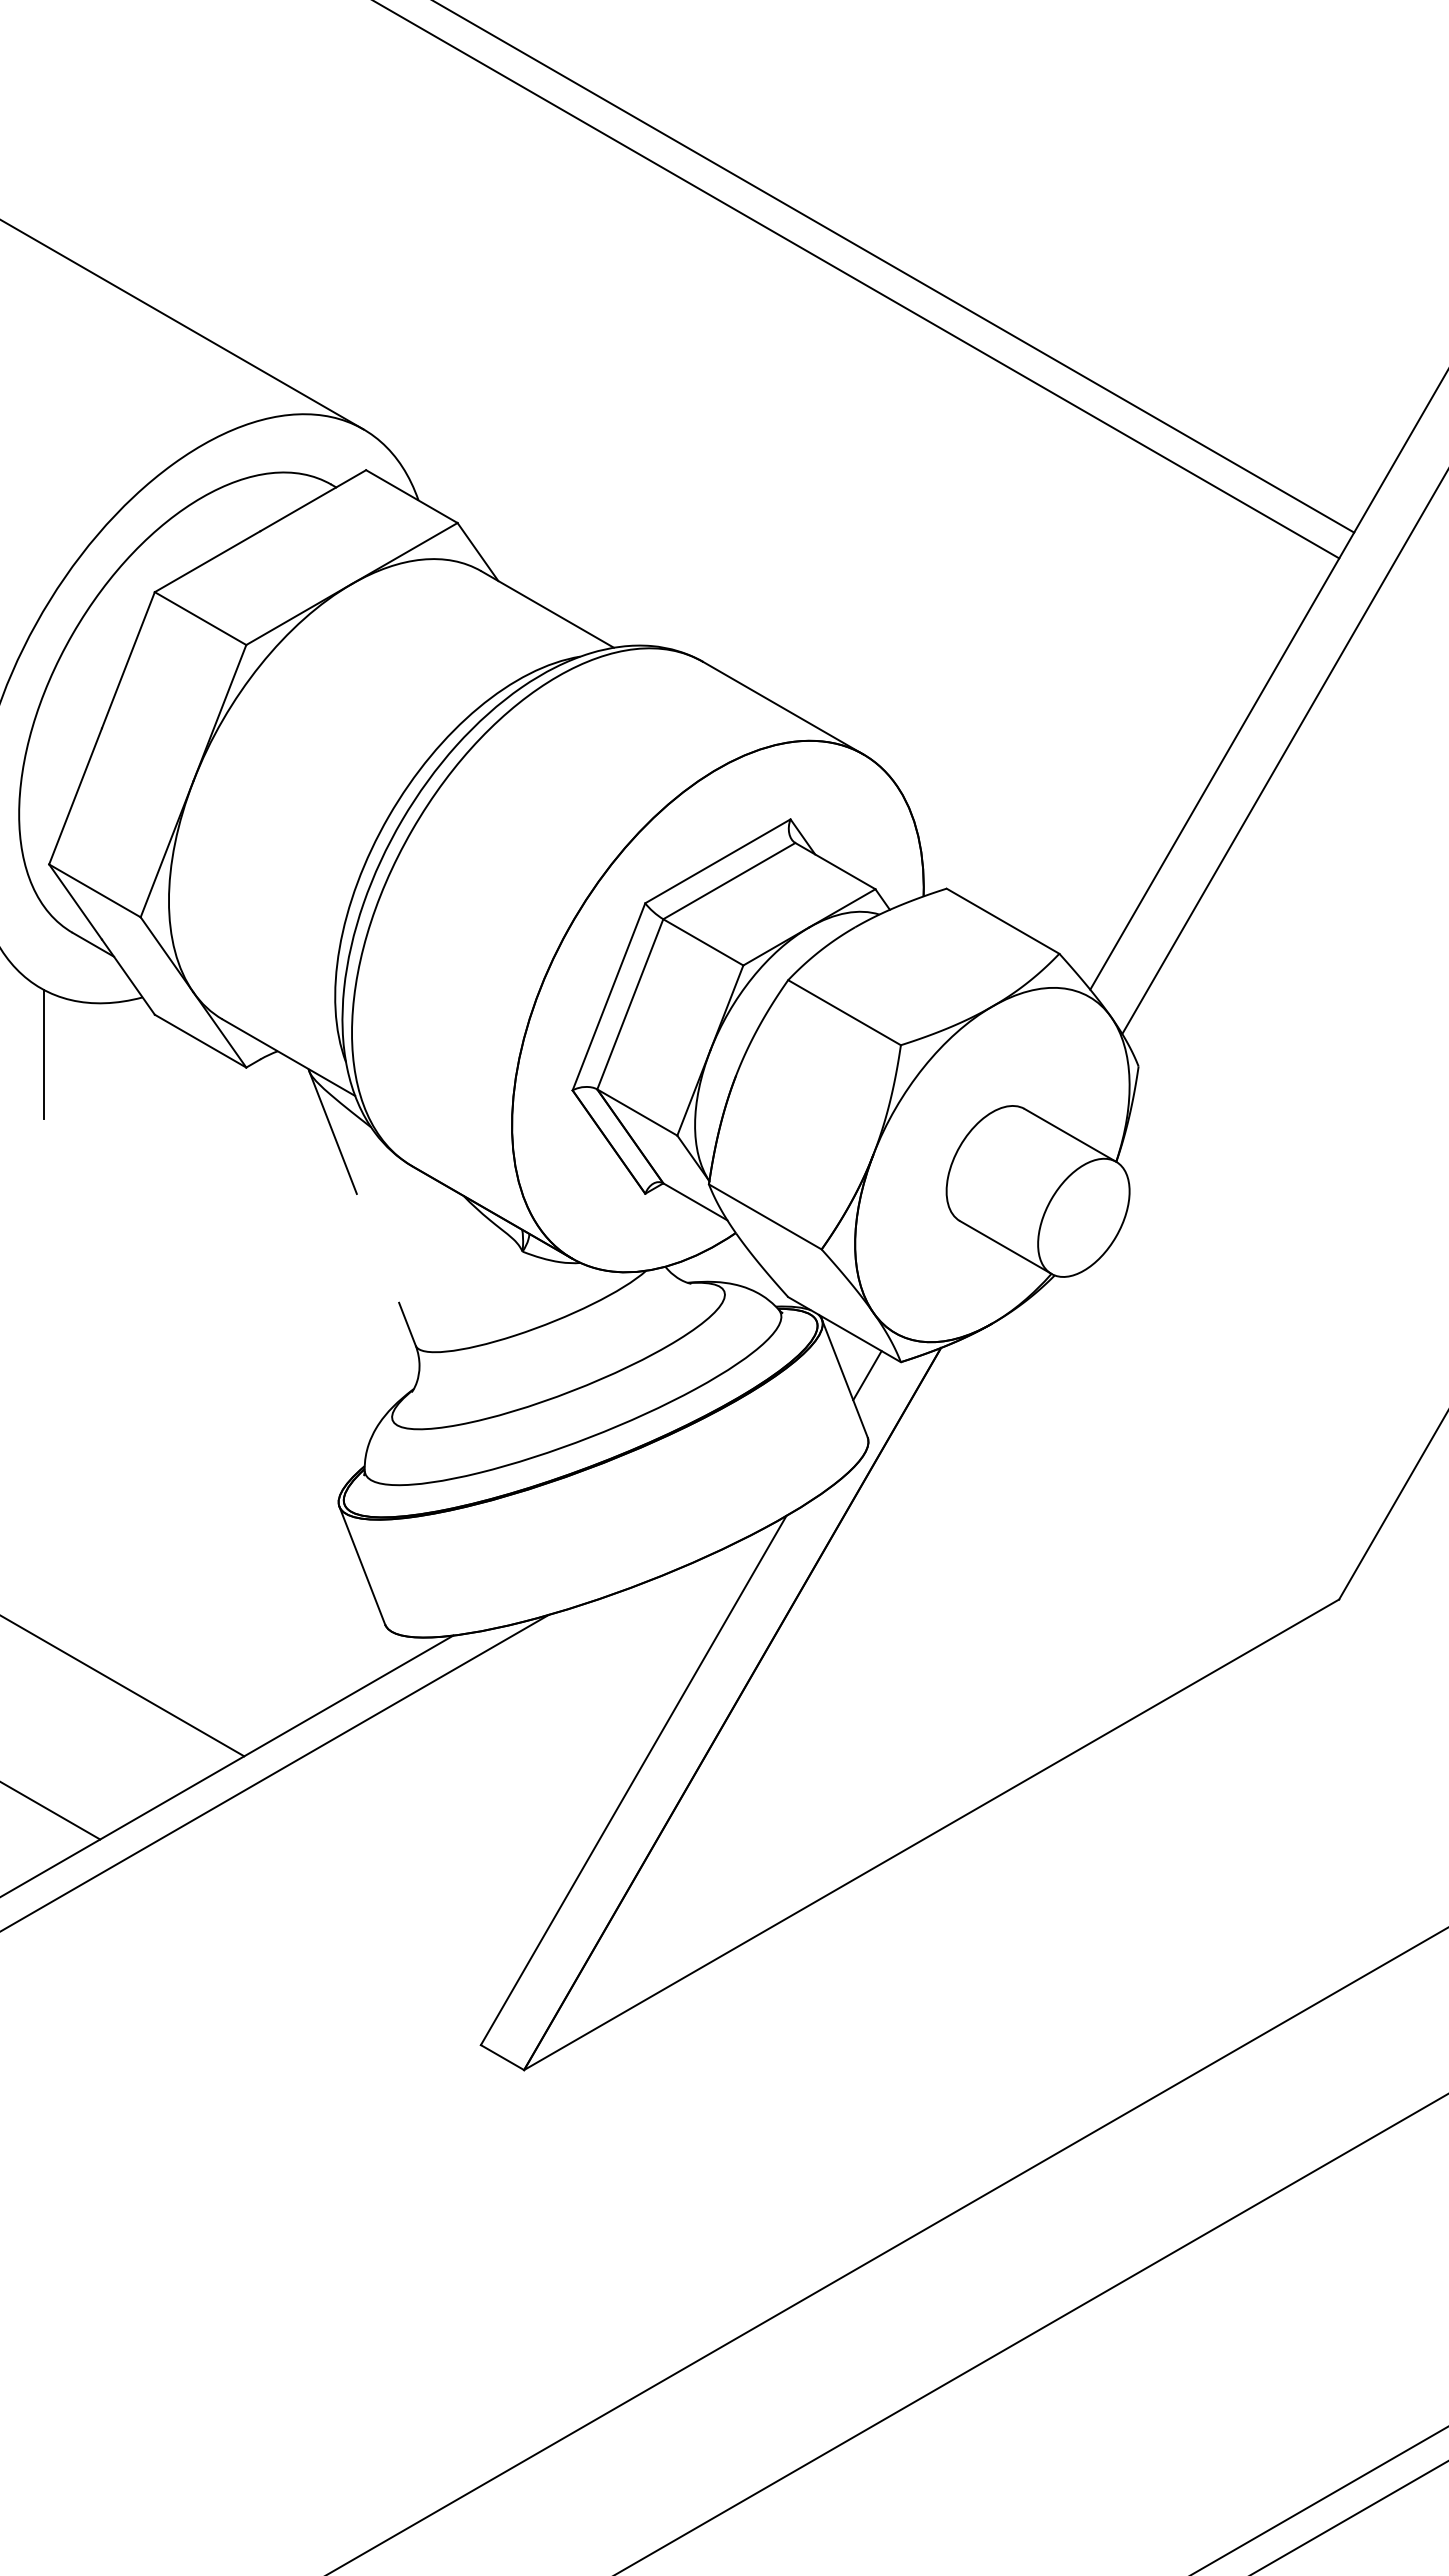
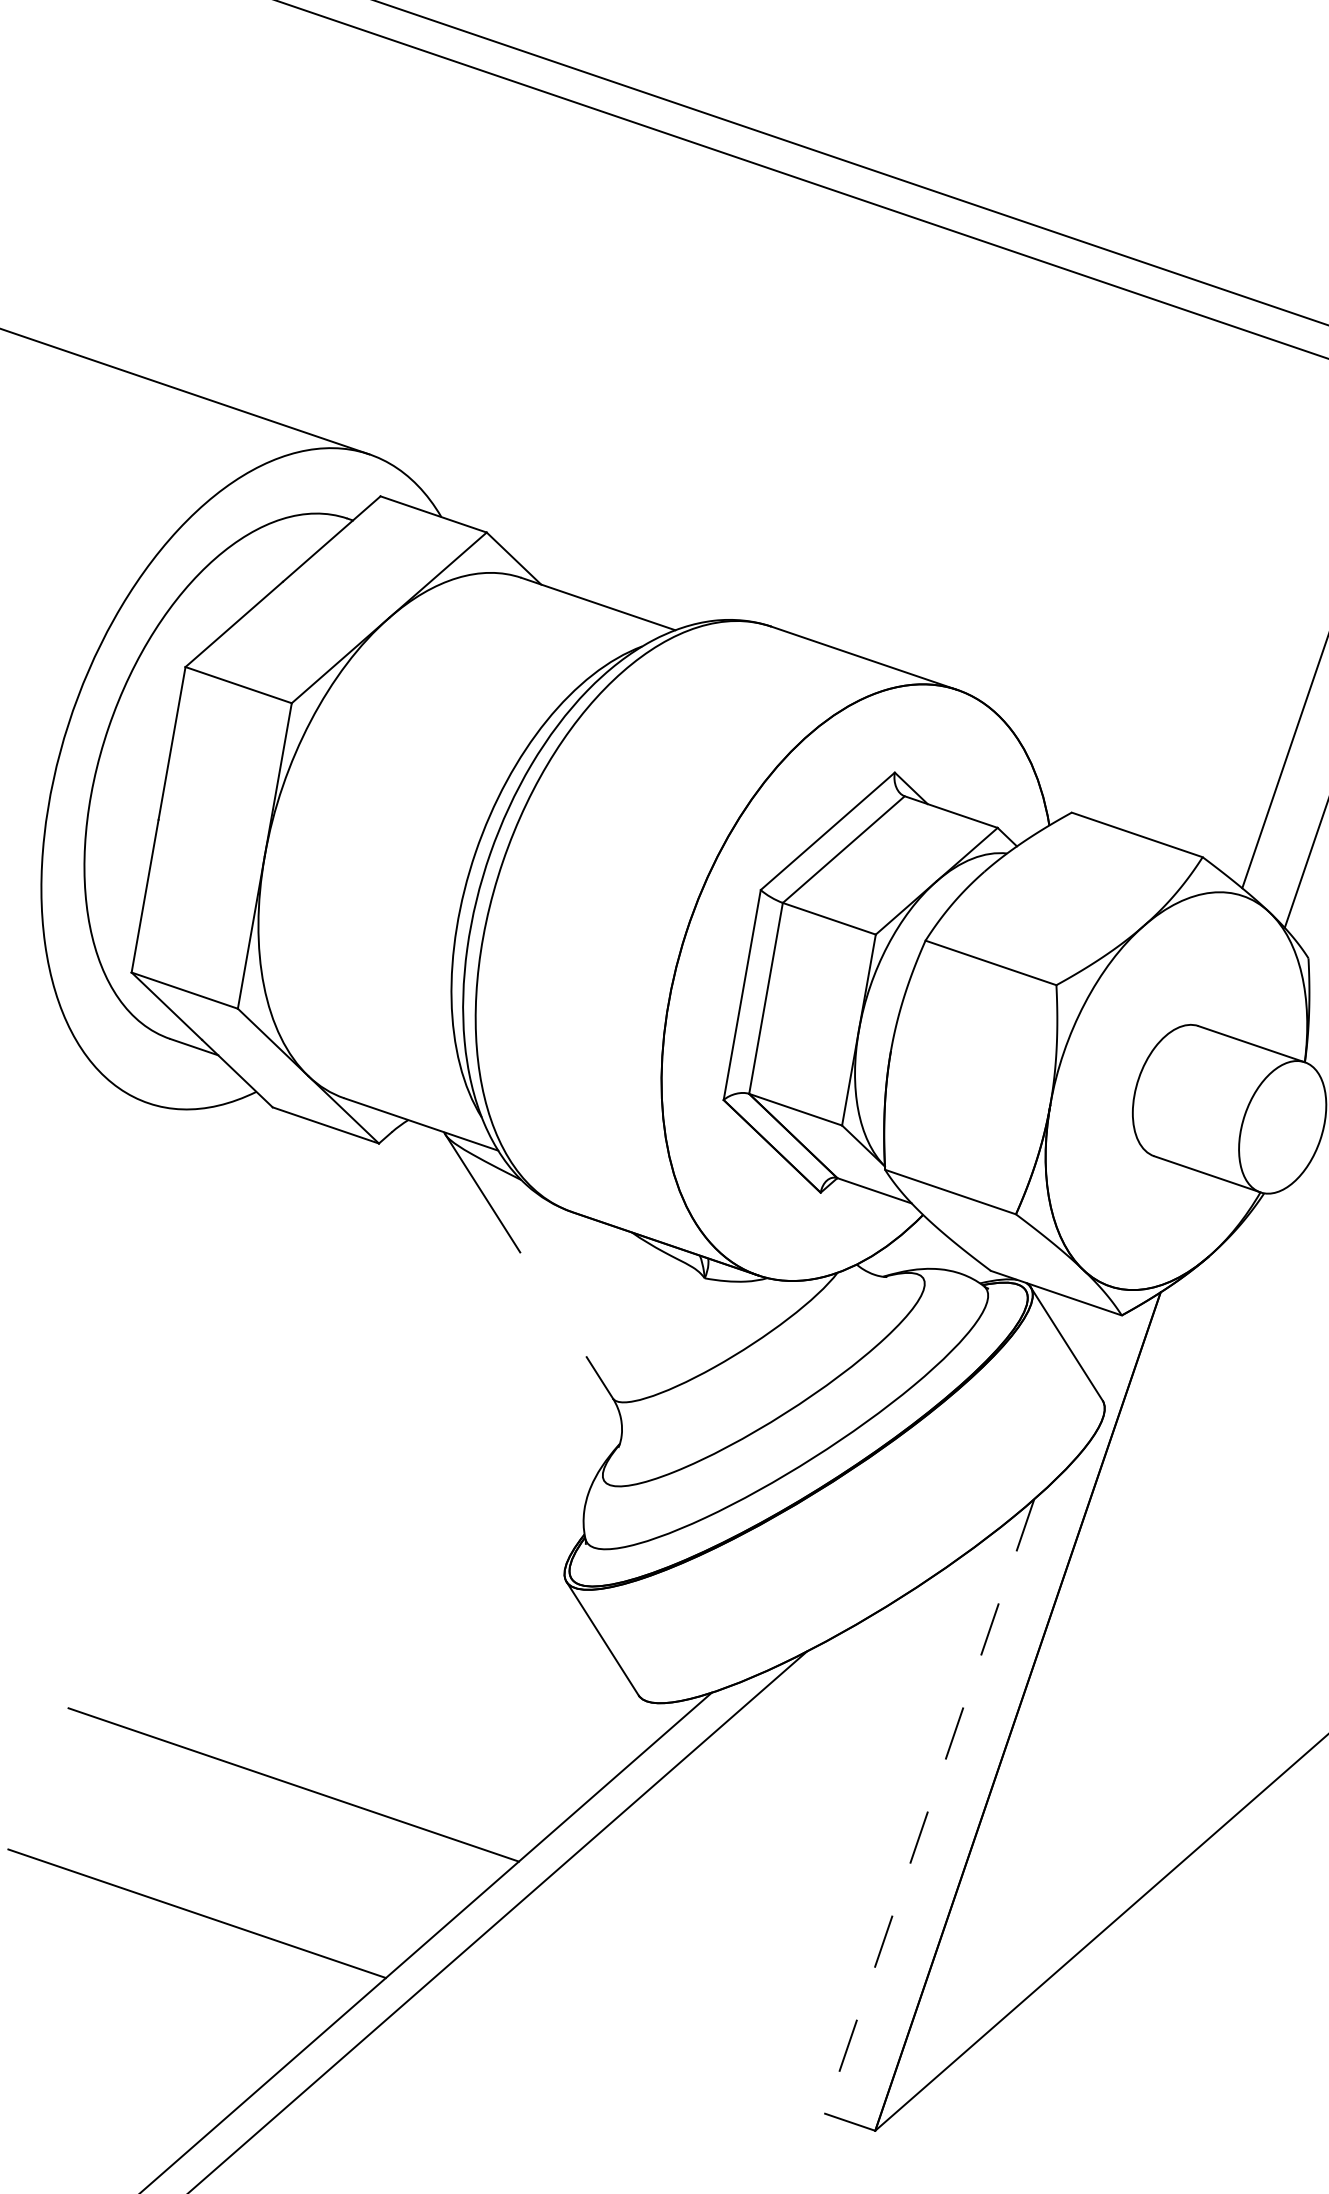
line: (43, 1054) -> (164, 1171), removed
line: (867, 1375) -> (1089, 1336), removed
line: (633, 1780) -> (929, 1806), solid -> dashed

